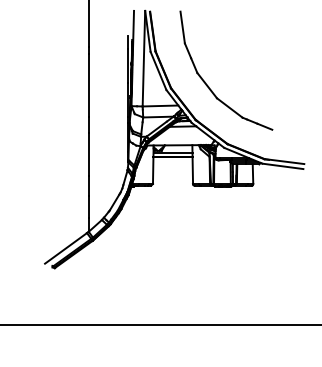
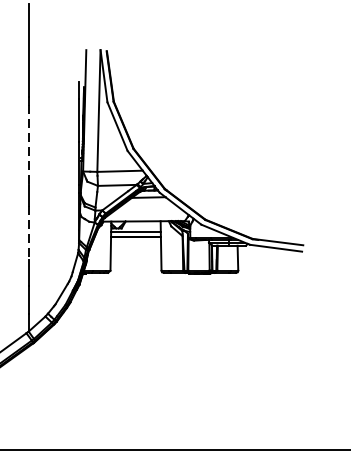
line: (88, 85) -> (28, 145), solid -> dashed
part: (209, 86) -> (182, 146), removed
line: (88, 155) -> (28, 234), solid -> dashed

